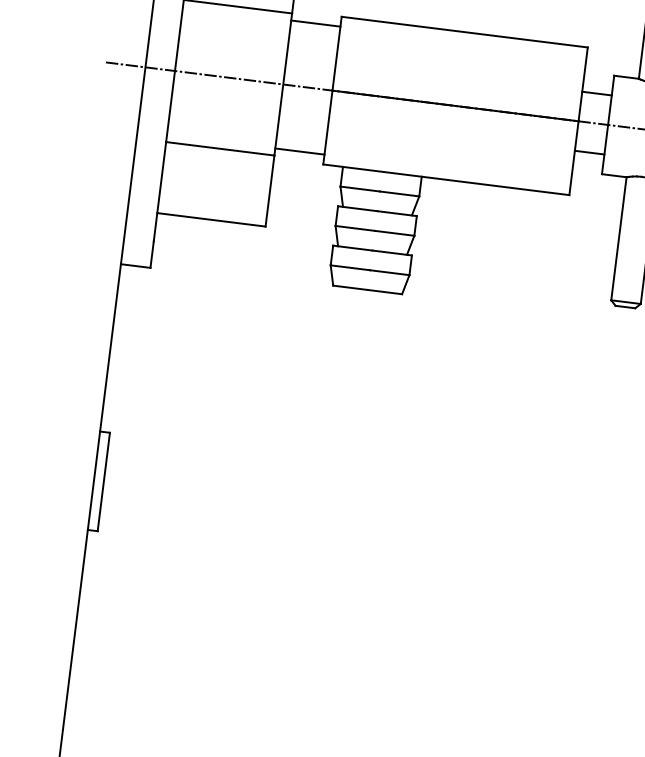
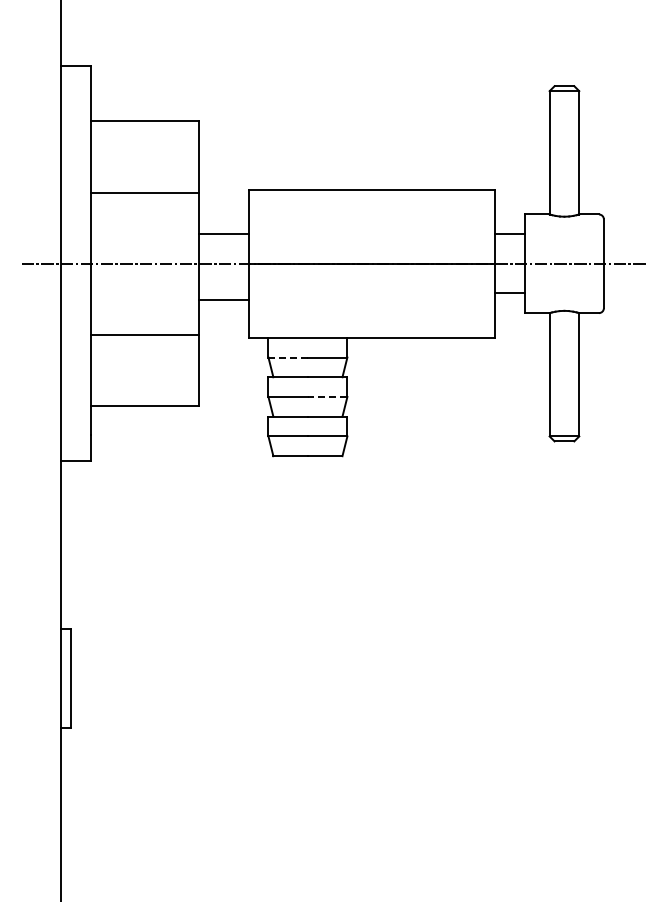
line: (315, 23) -> (223, 233), moved
line: (299, 151) -> (223, 299), moved
line: (360, 189) -> (288, 357), solid -> dashed
line: (394, 233) -> (327, 397), solid -> dashed

